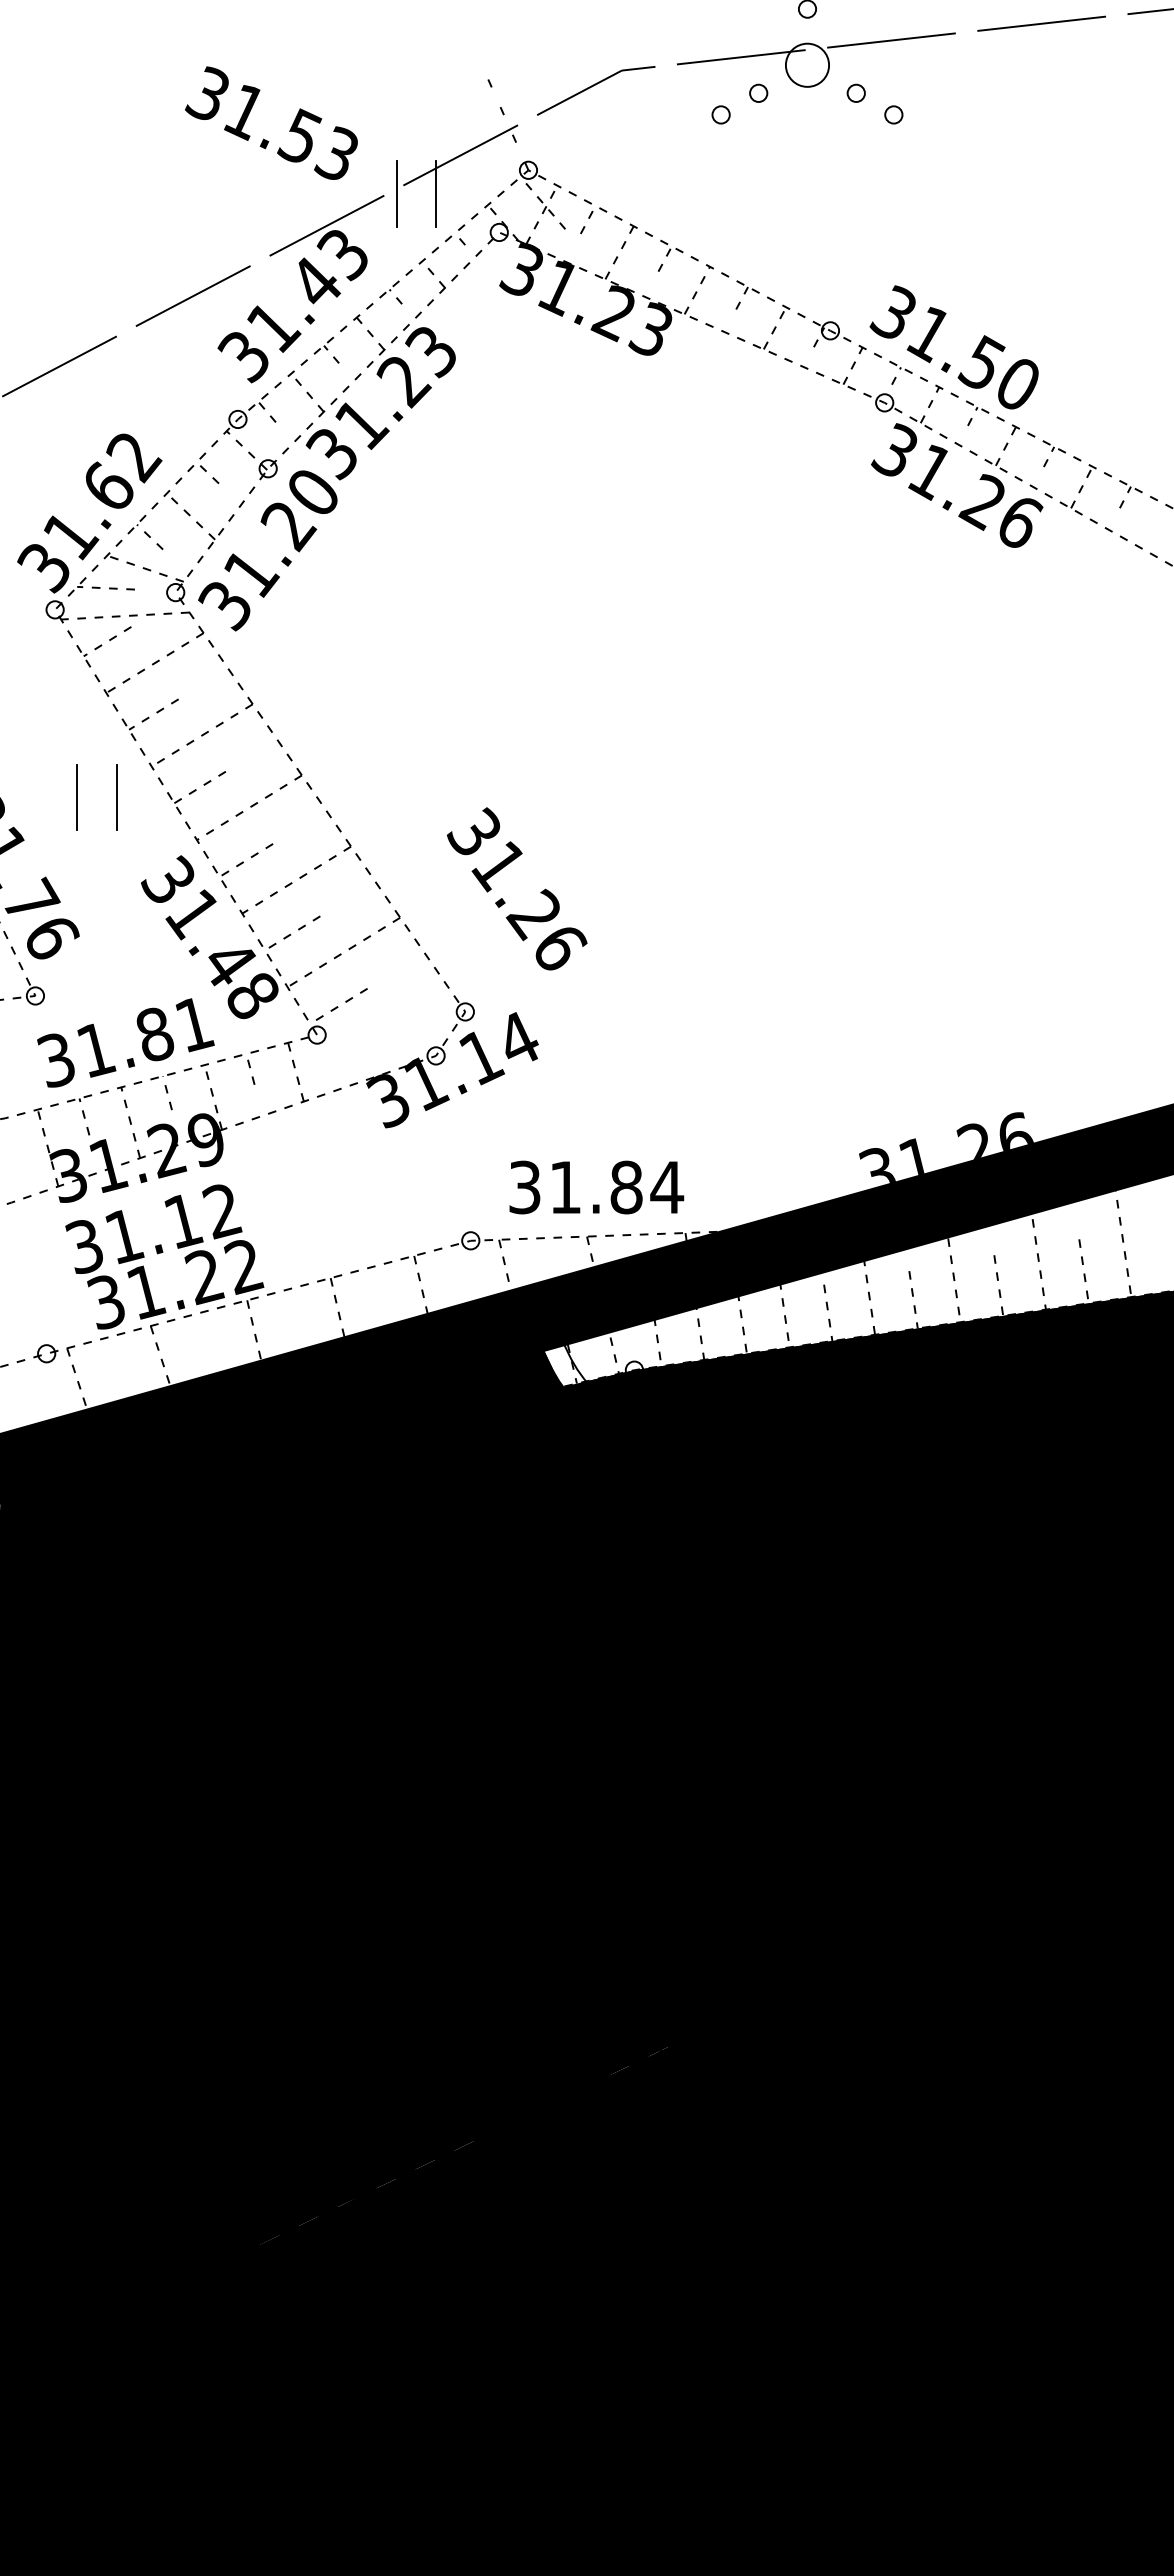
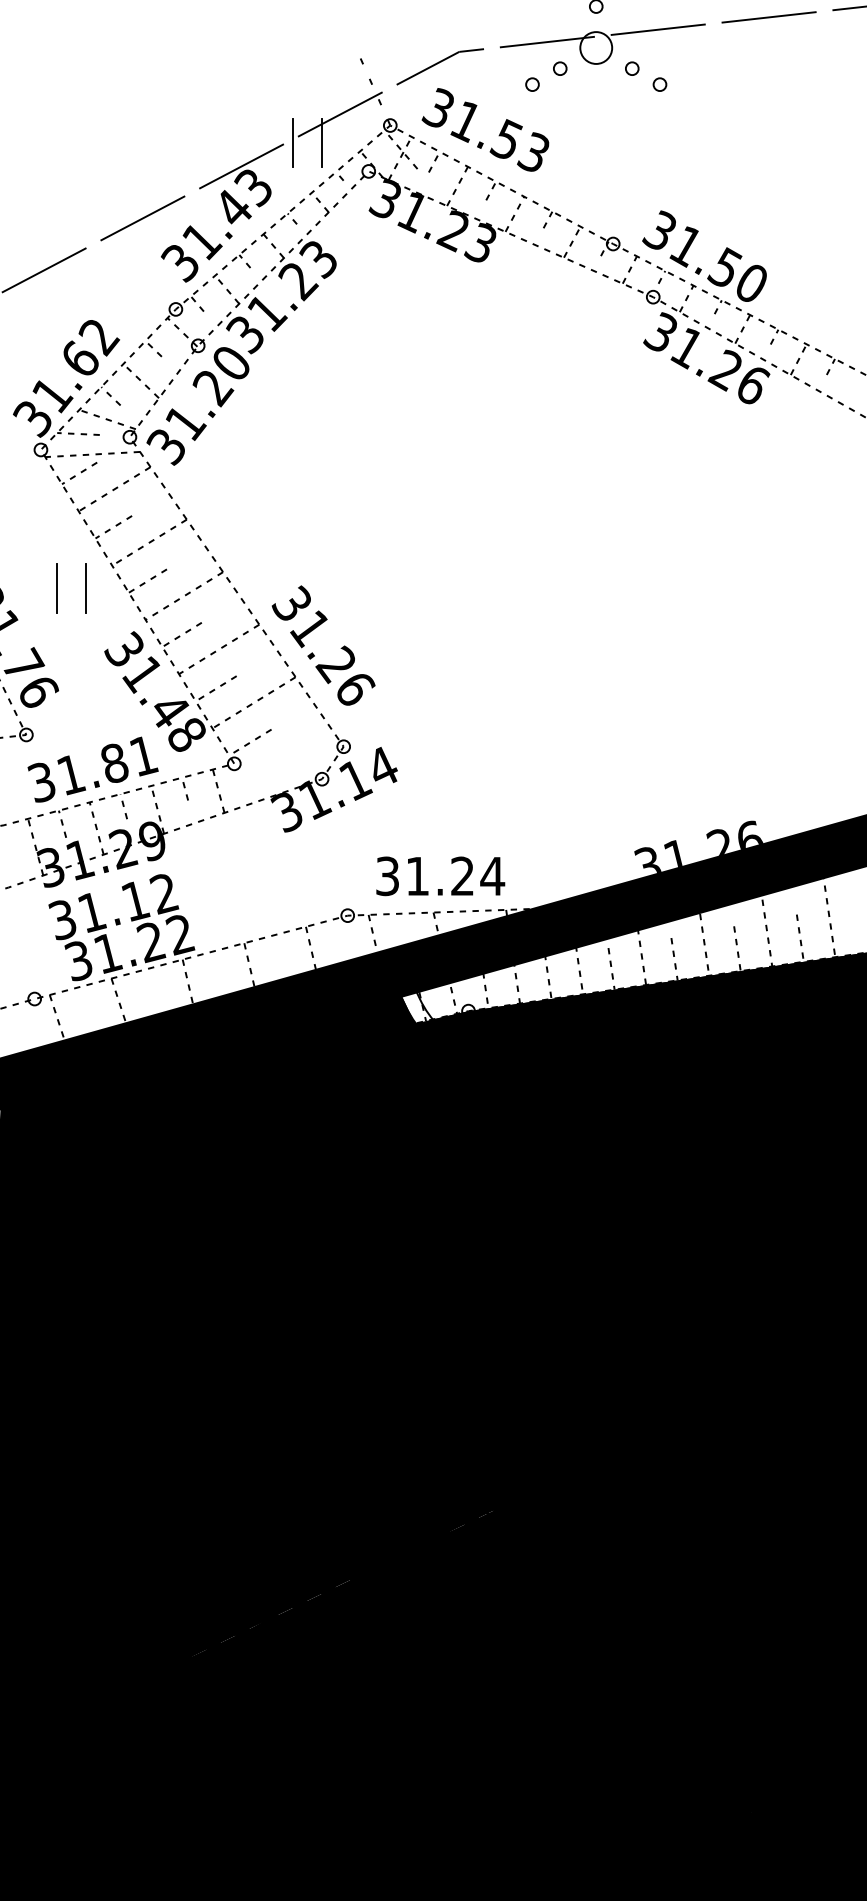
text: (271, 122) -> (485, 129), moved
text: (516, 888) -> (323, 645), moved
text: (626, 1187) -> (462, 876), 31.84 -> 31.24

